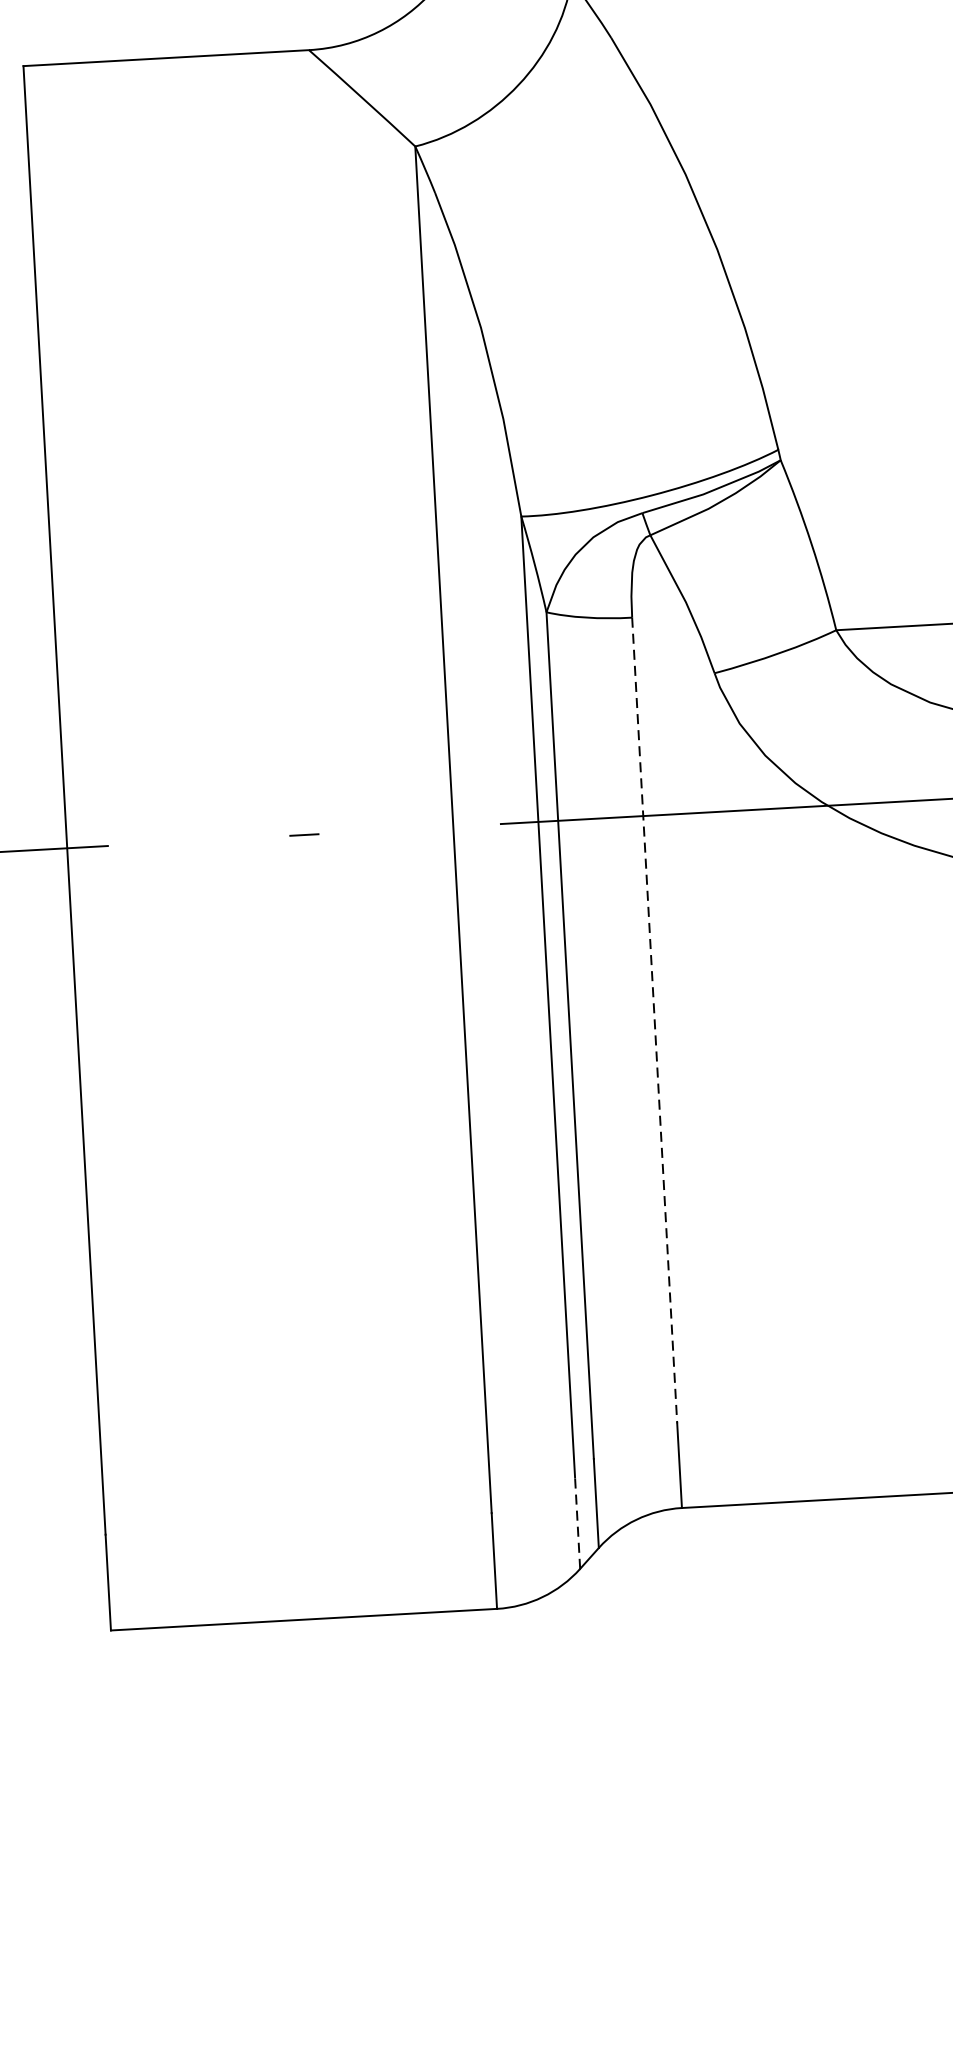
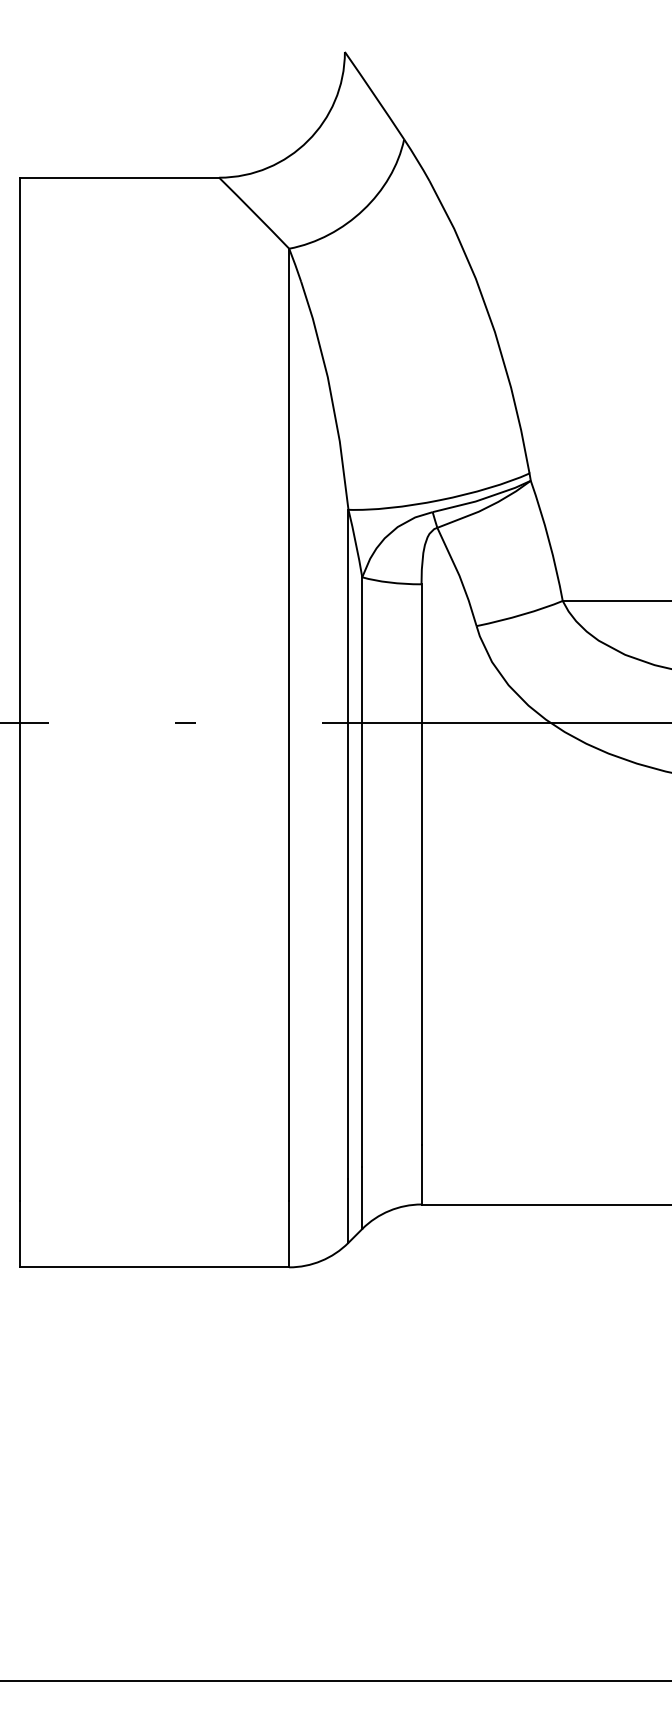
line: (654, 1019) -> (421, 864), dashed -> solid
line: (577, 1522) -> (348, 1210), dashed -> solid

